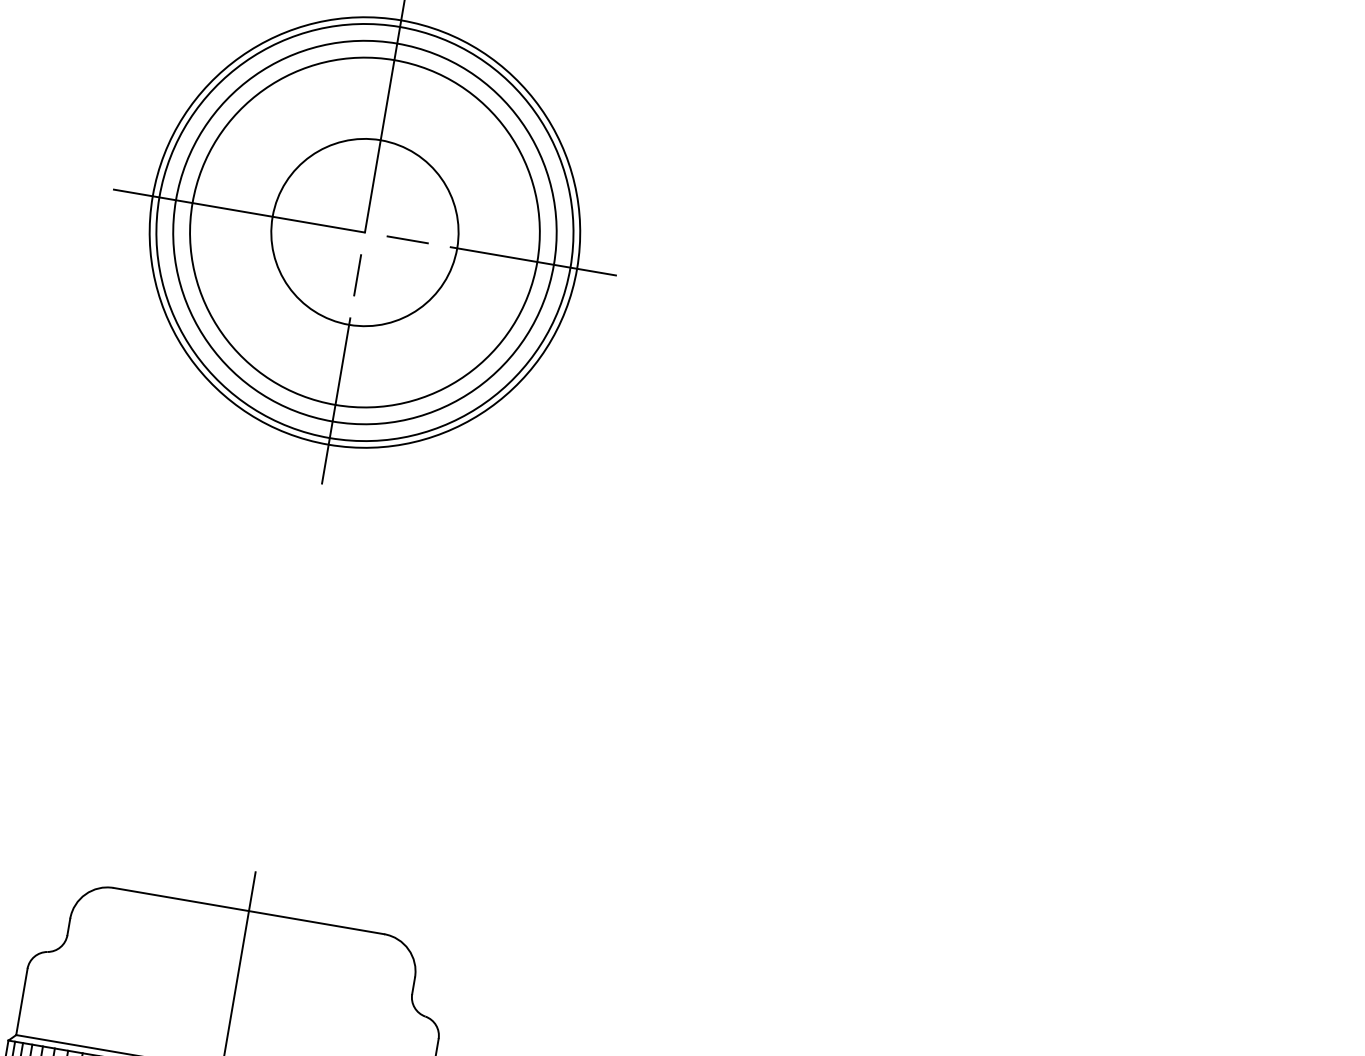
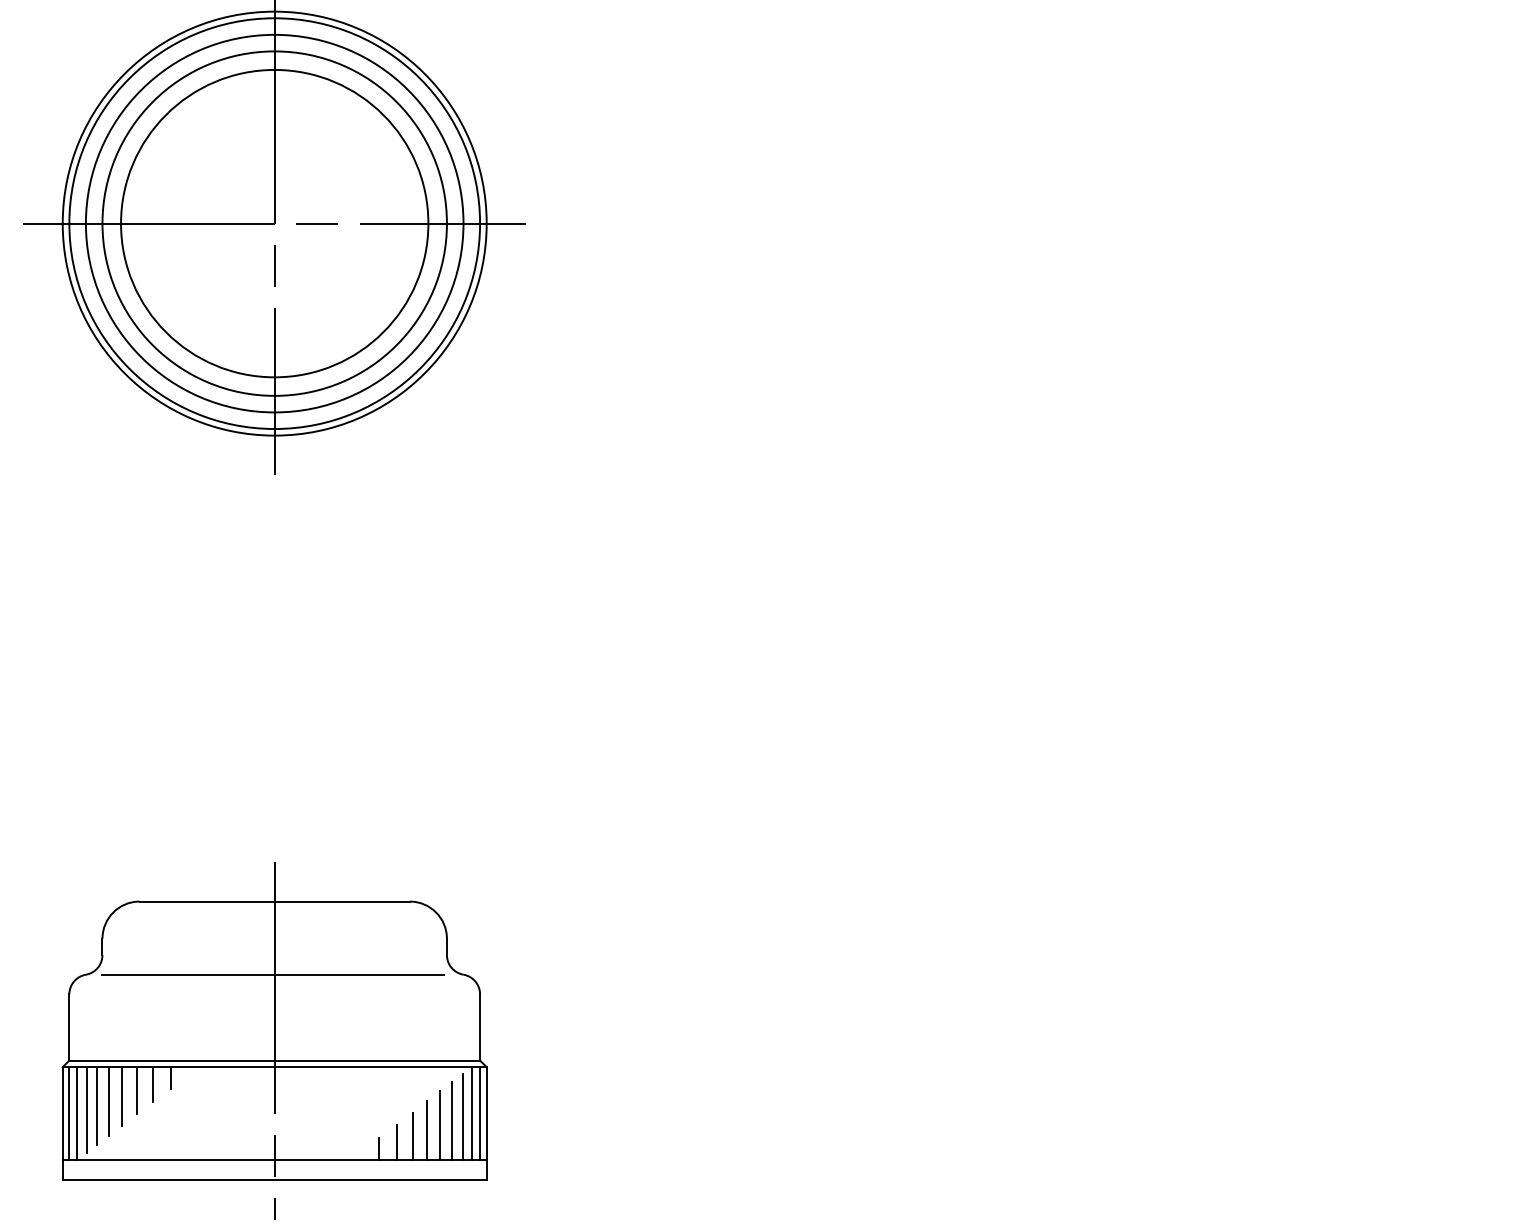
circle: (364, 232) -> (274, 223), size x1.67
line: (234, 983) -> (272, 974), added

